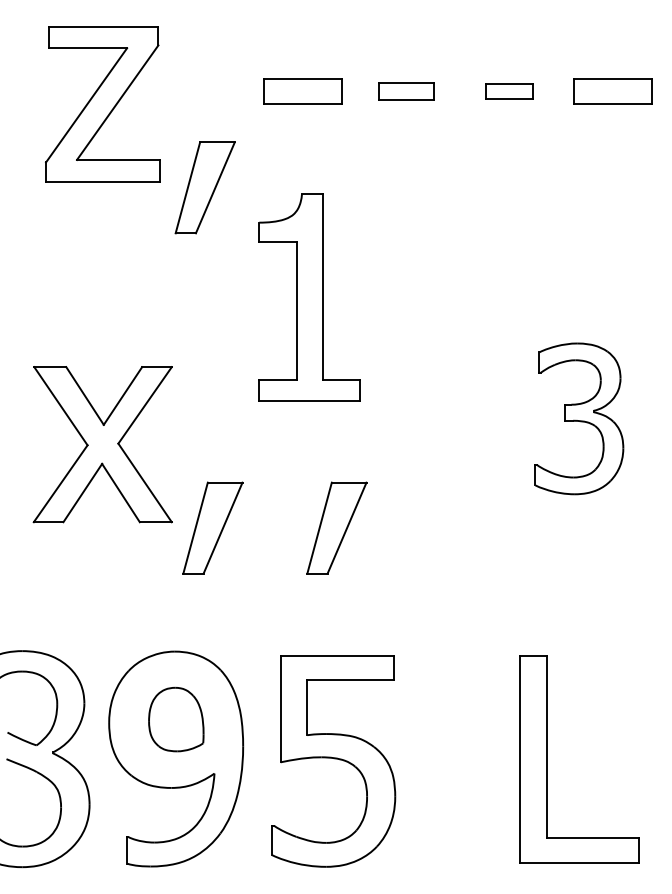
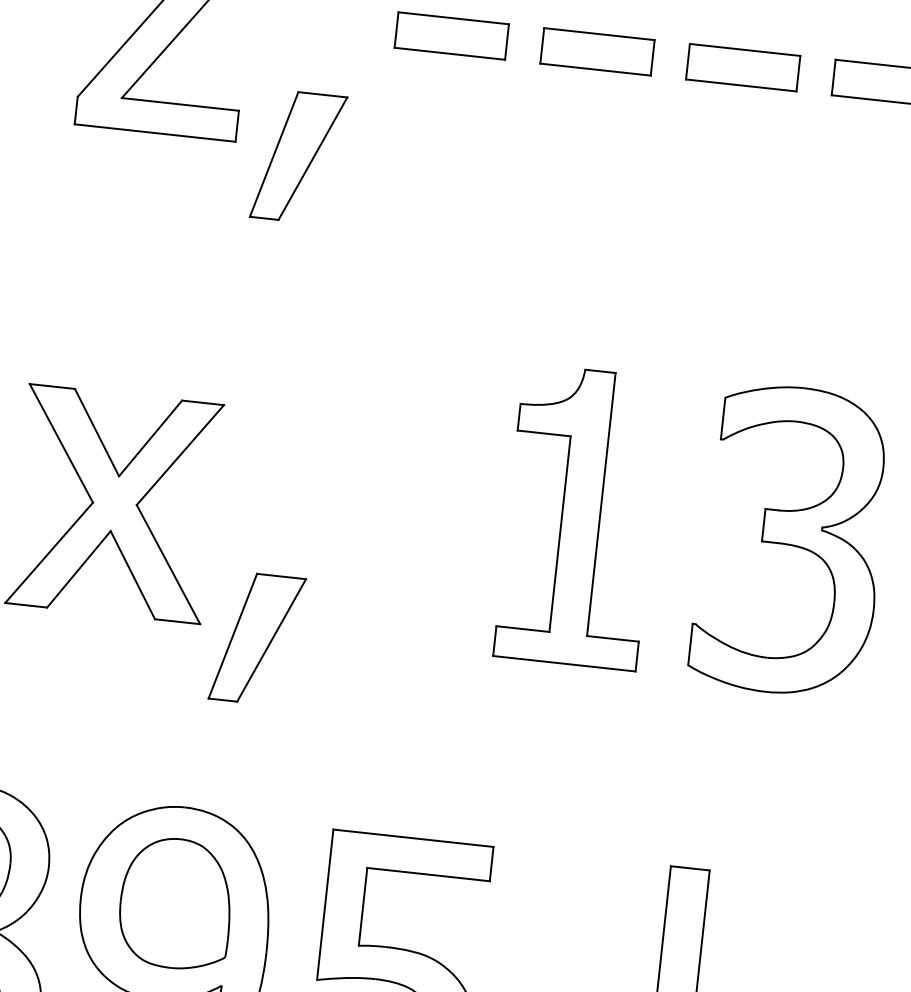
part: (405, 91) -> (596, 51), size x1.43
part: (509, 91) -> (743, 67), size x1.67
part: (309, 297) -> (579, 517), moved
part: (579, 418) -> (791, 540), size x1.43
part: (336, 527) -> (431, 656), removed
part: (176, 719) -> (176, 903), size x1.43

